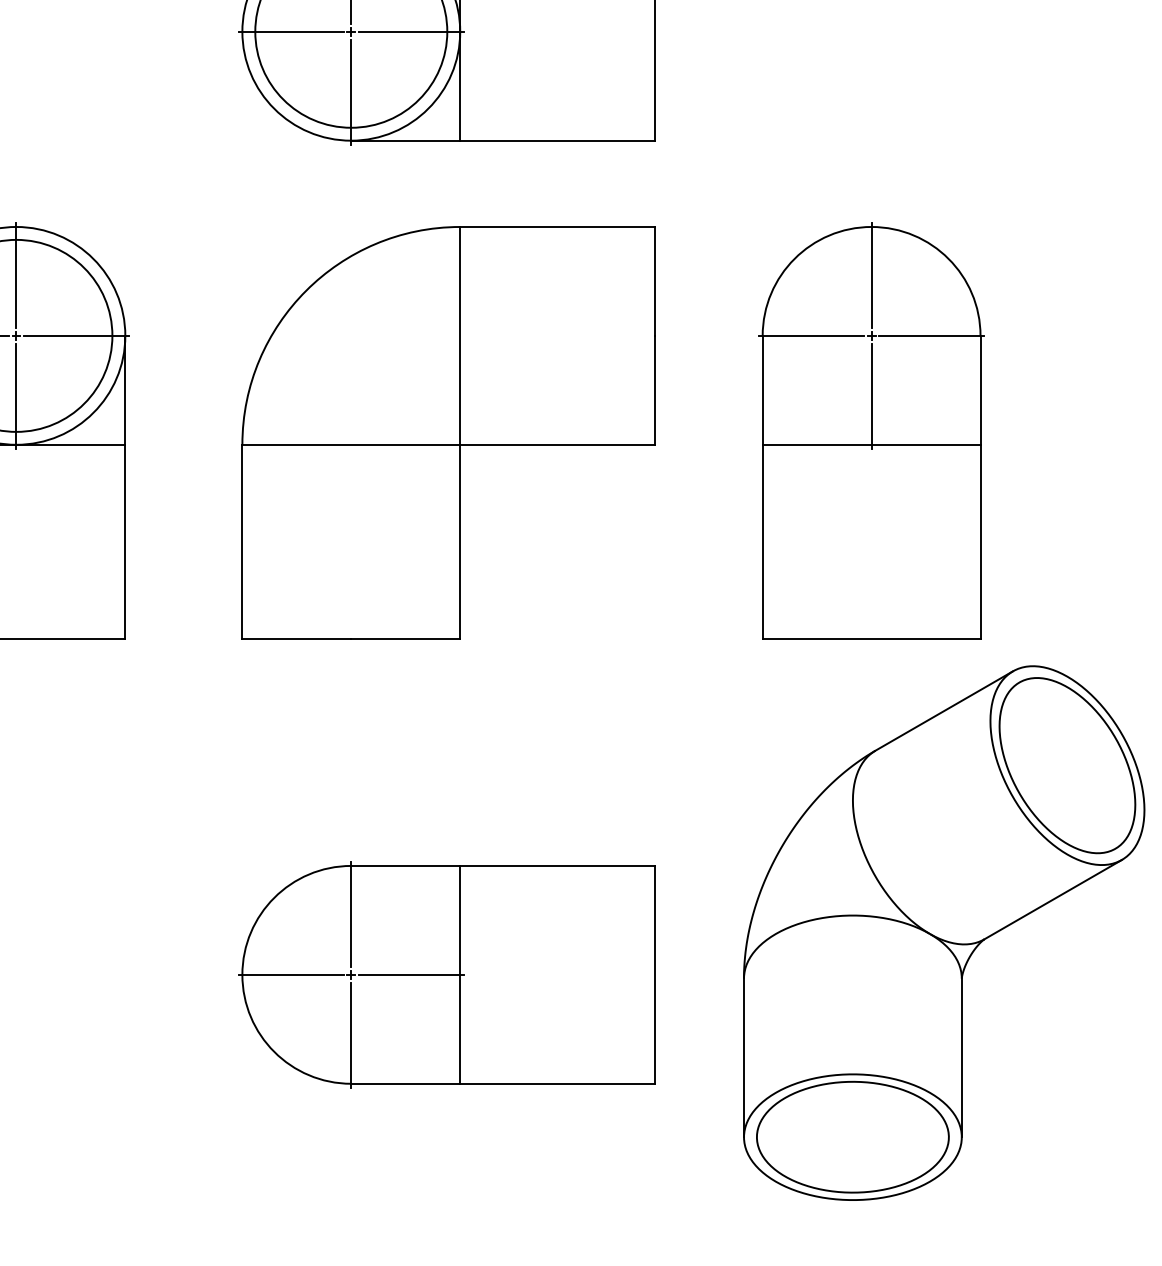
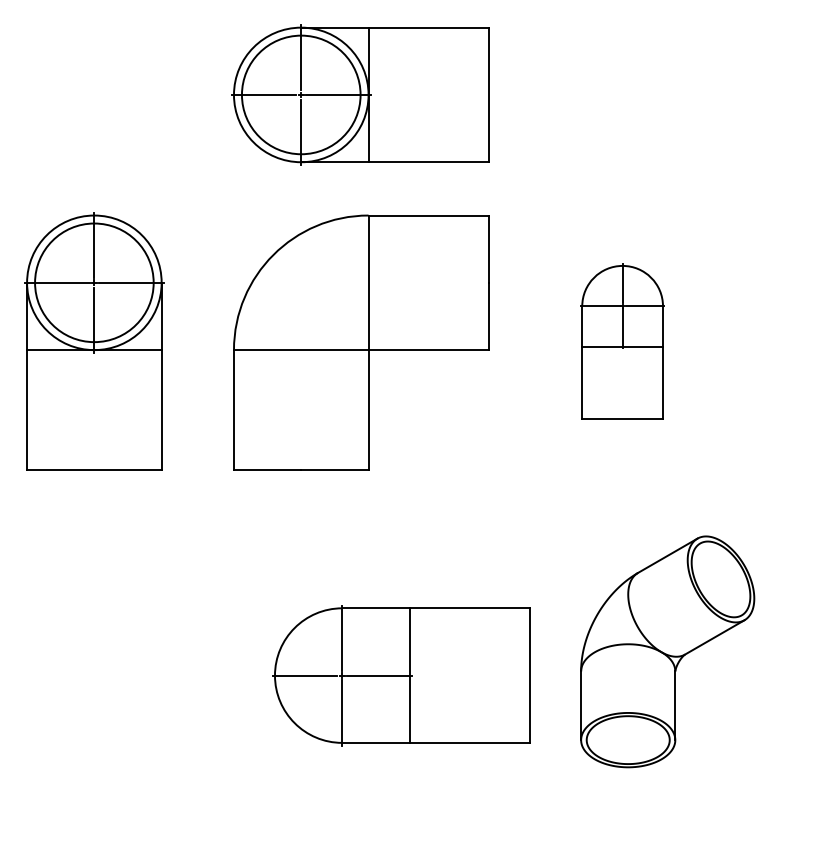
part: (871, 430) -> (622, 341), size x0.6
part: (944, 932) -> (667, 651), size x0.7
part: (447, 974) -> (401, 675), moved

